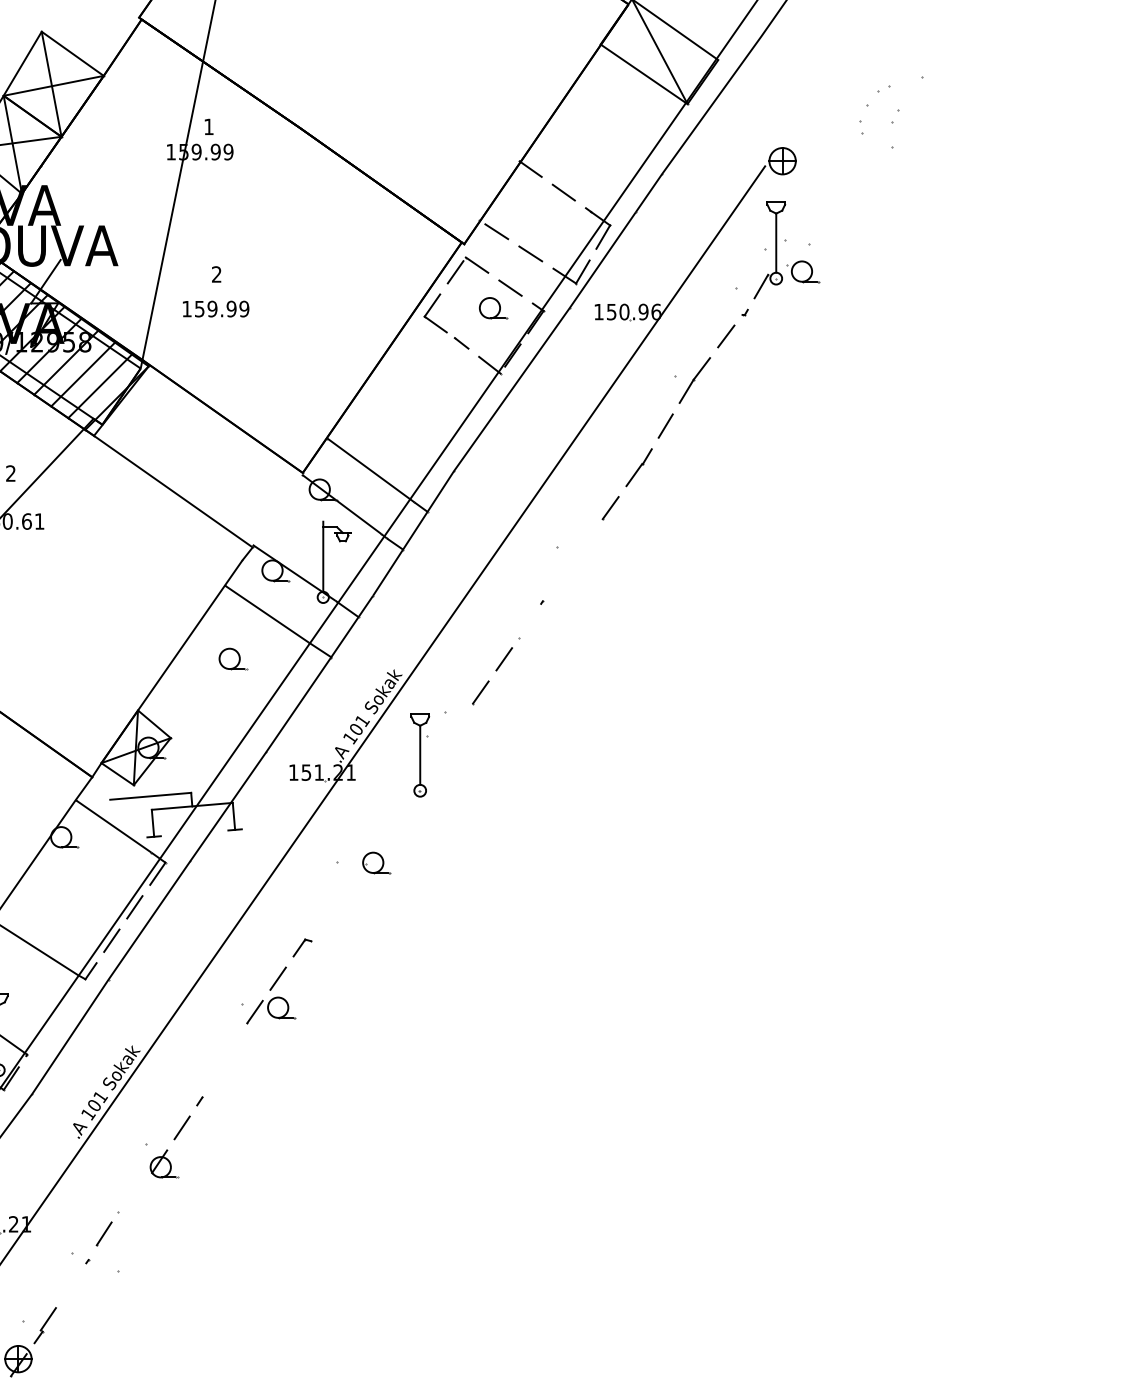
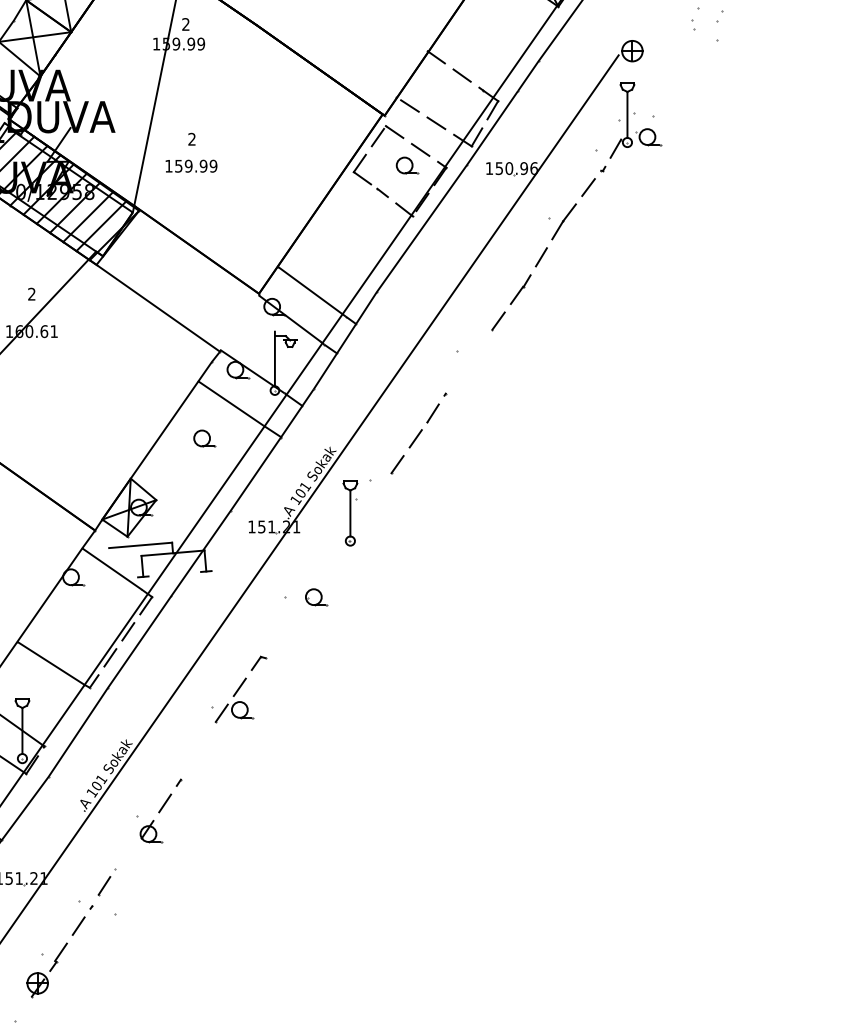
text: (208, 126) -> (185, 24), 1 -> 2
line: (526, 626) -> (433, 413), added
line: (70, 1285) -> (78, 926), added

